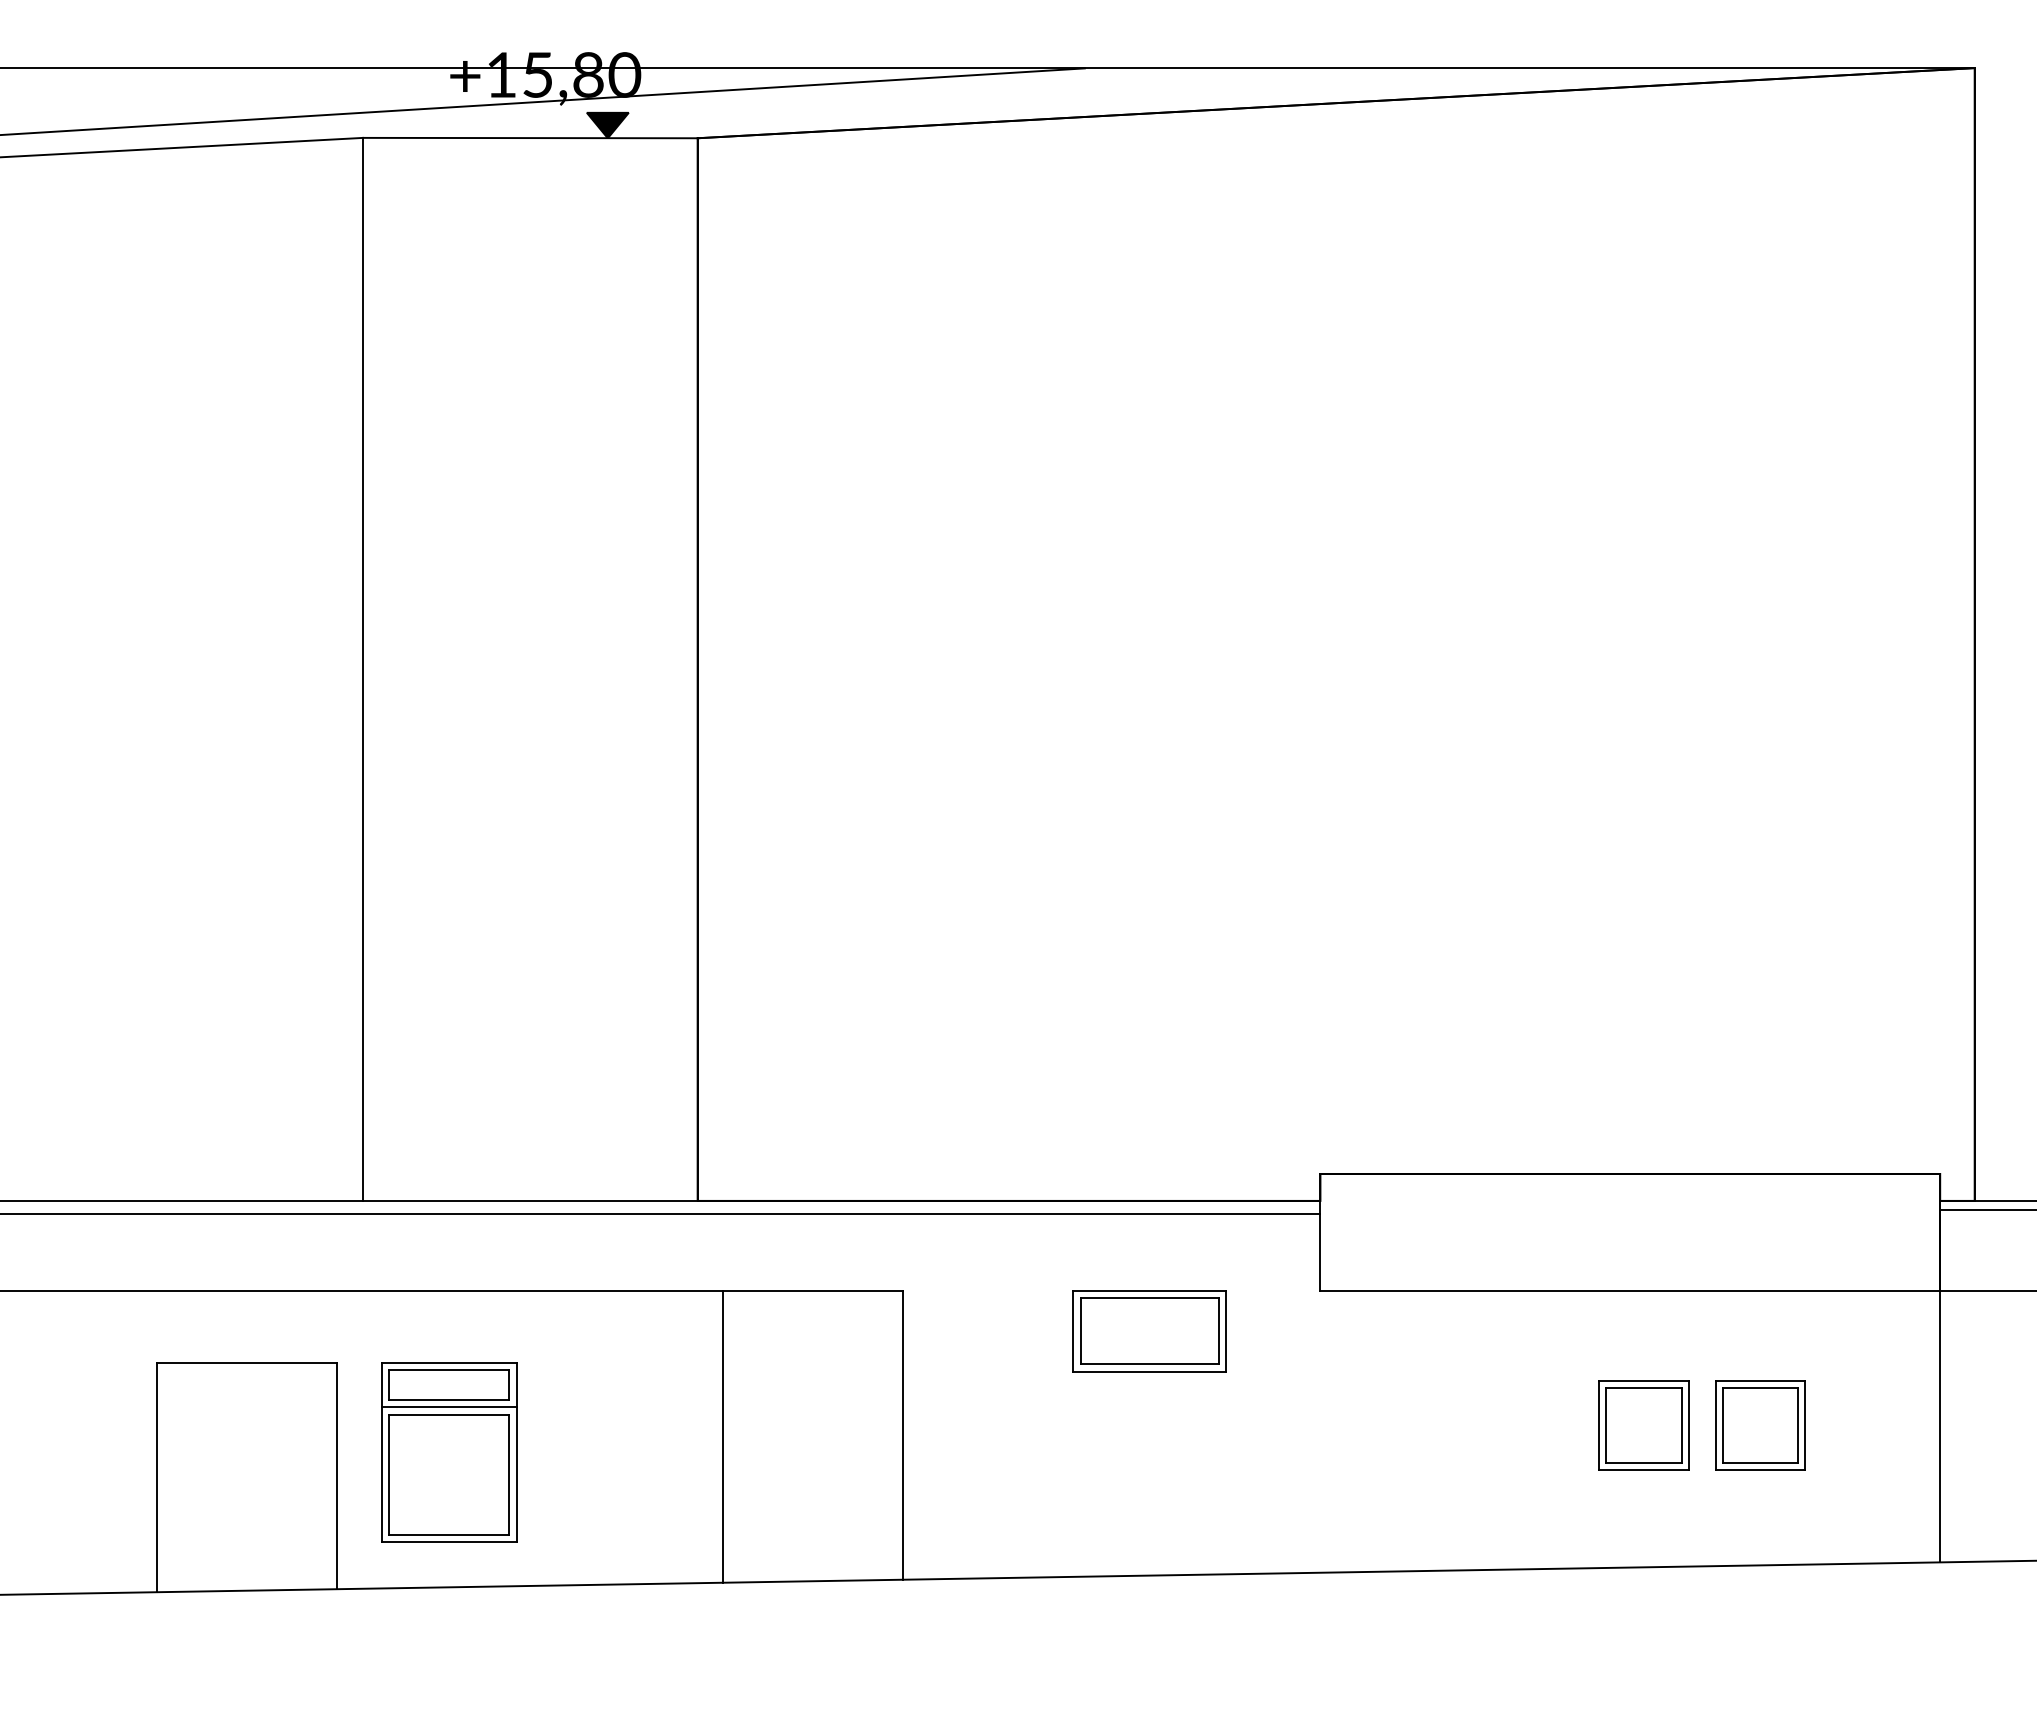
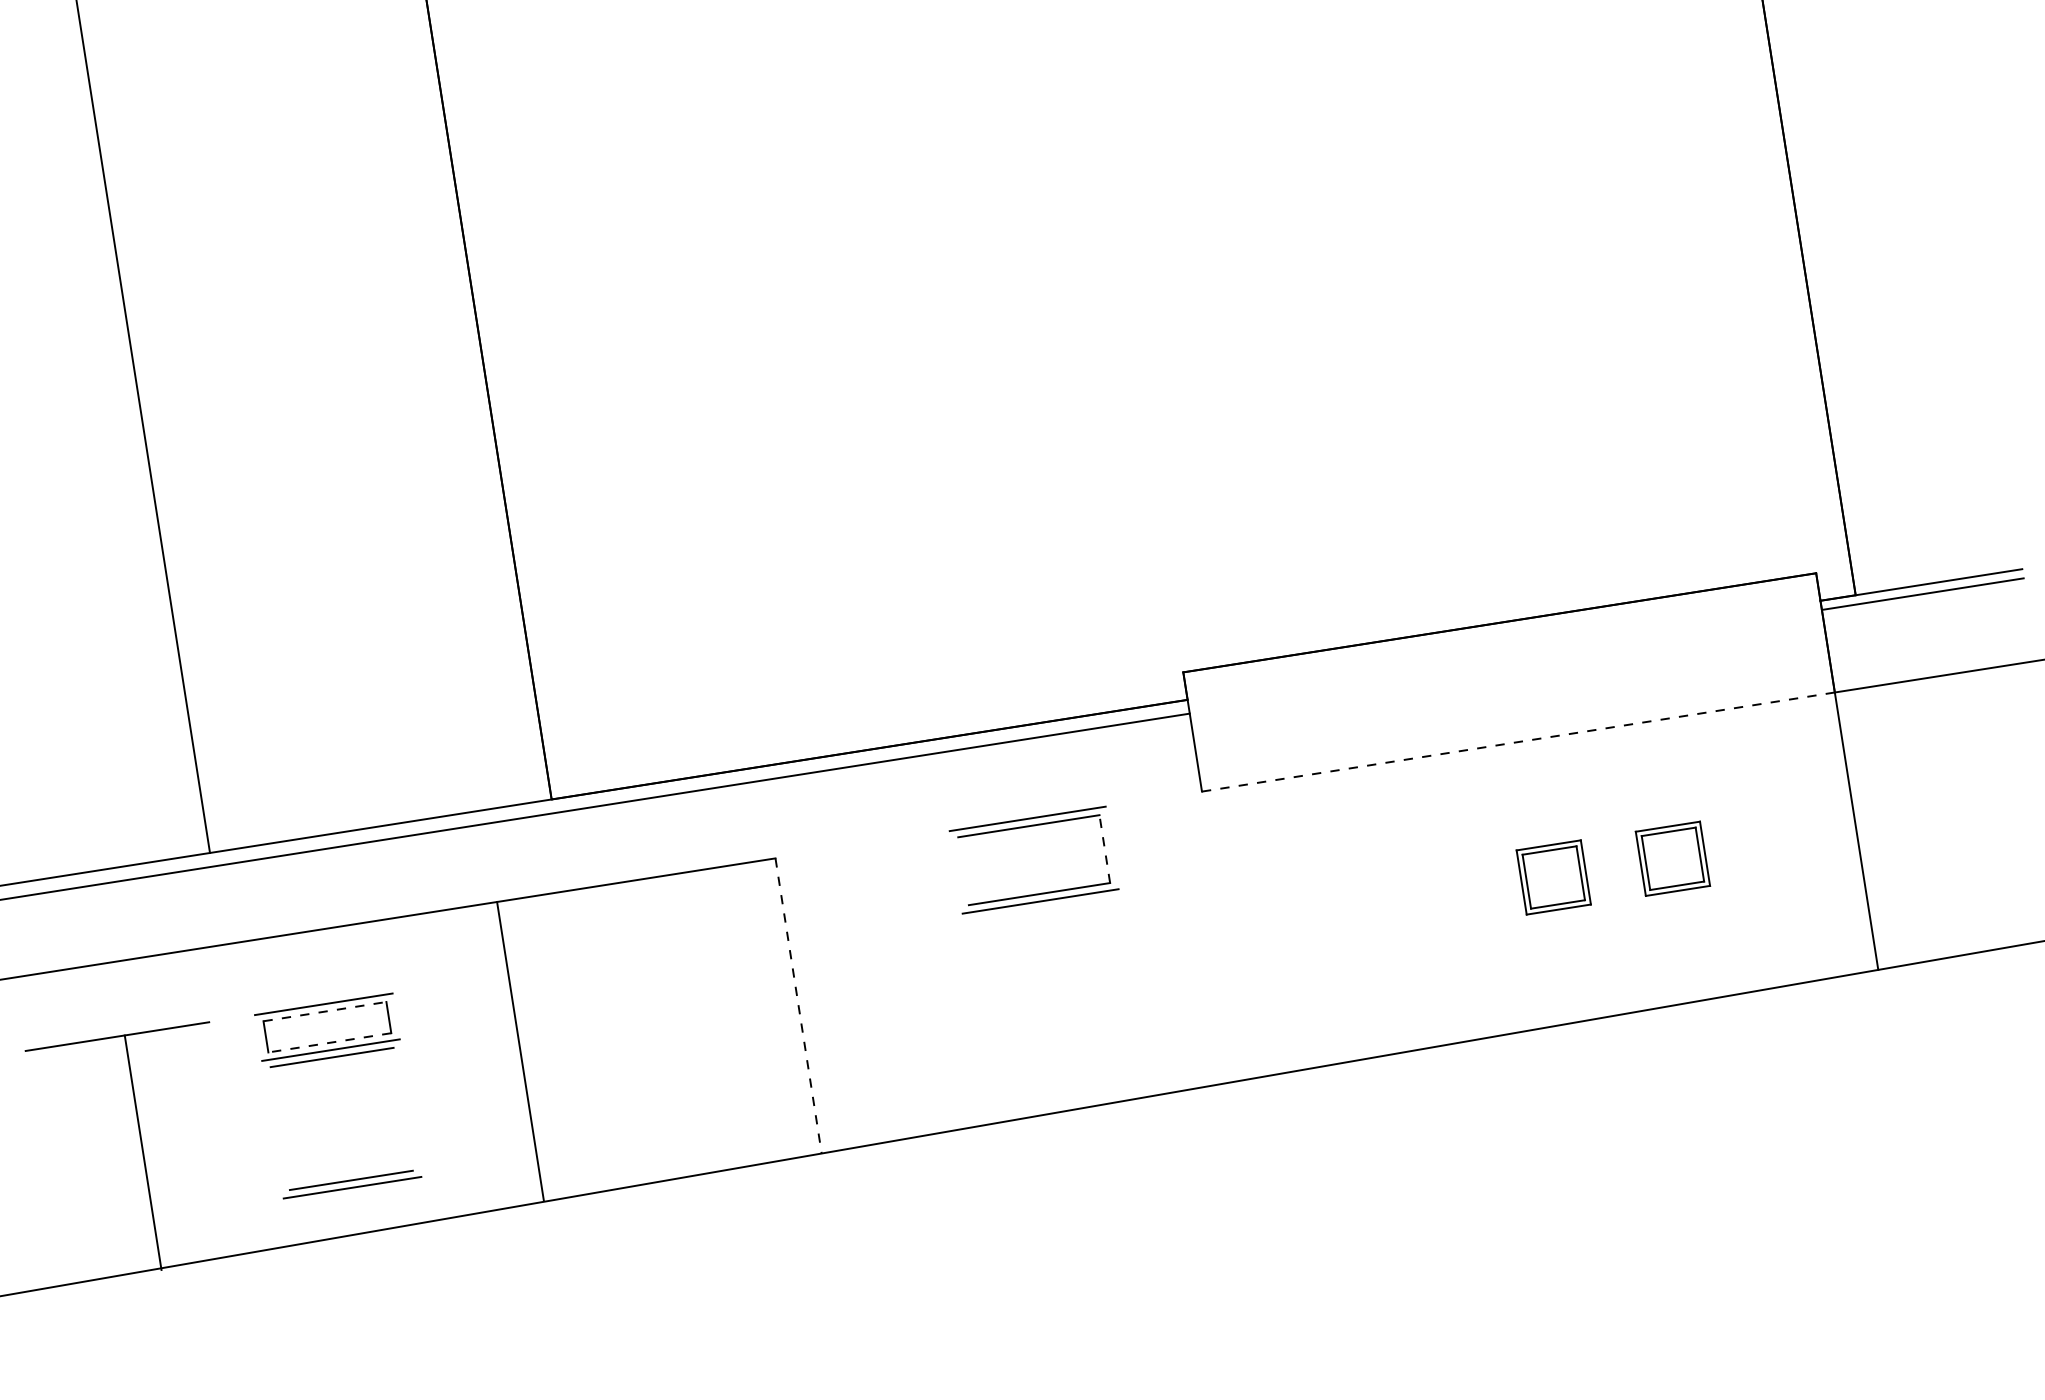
line: (1630, 1290) -> (1518, 741), solid -> dashed
line: (1073, 1330) -> (956, 871), removed
line: (1080, 1330) -> (963, 870), removed
line: (1218, 1330) -> (1104, 848), solid -> dashed
line: (1226, 1330) -> (1112, 847), removed
line: (449, 1369) -> (325, 1011), solid -> dashed
line: (448, 1400) -> (329, 1043), solid -> dashed
part: (1643, 1425) -> (1553, 877), size x0.7
part: (1760, 1425) -> (1672, 858), size x0.7
line: (902, 1435) -> (798, 1006), solid -> dashed
line: (723, 1436) -> (520, 1050), moved
line: (381, 1452) -> (269, 1106), removed
line: (516, 1452) -> (406, 1085), removed
line: (389, 1474) -> (280, 1128), removed
line: (509, 1474) -> (403, 1108), removed
line: (336, 1475) -> (226, 1137), removed
line: (157, 1477) -> (143, 1152), moved

